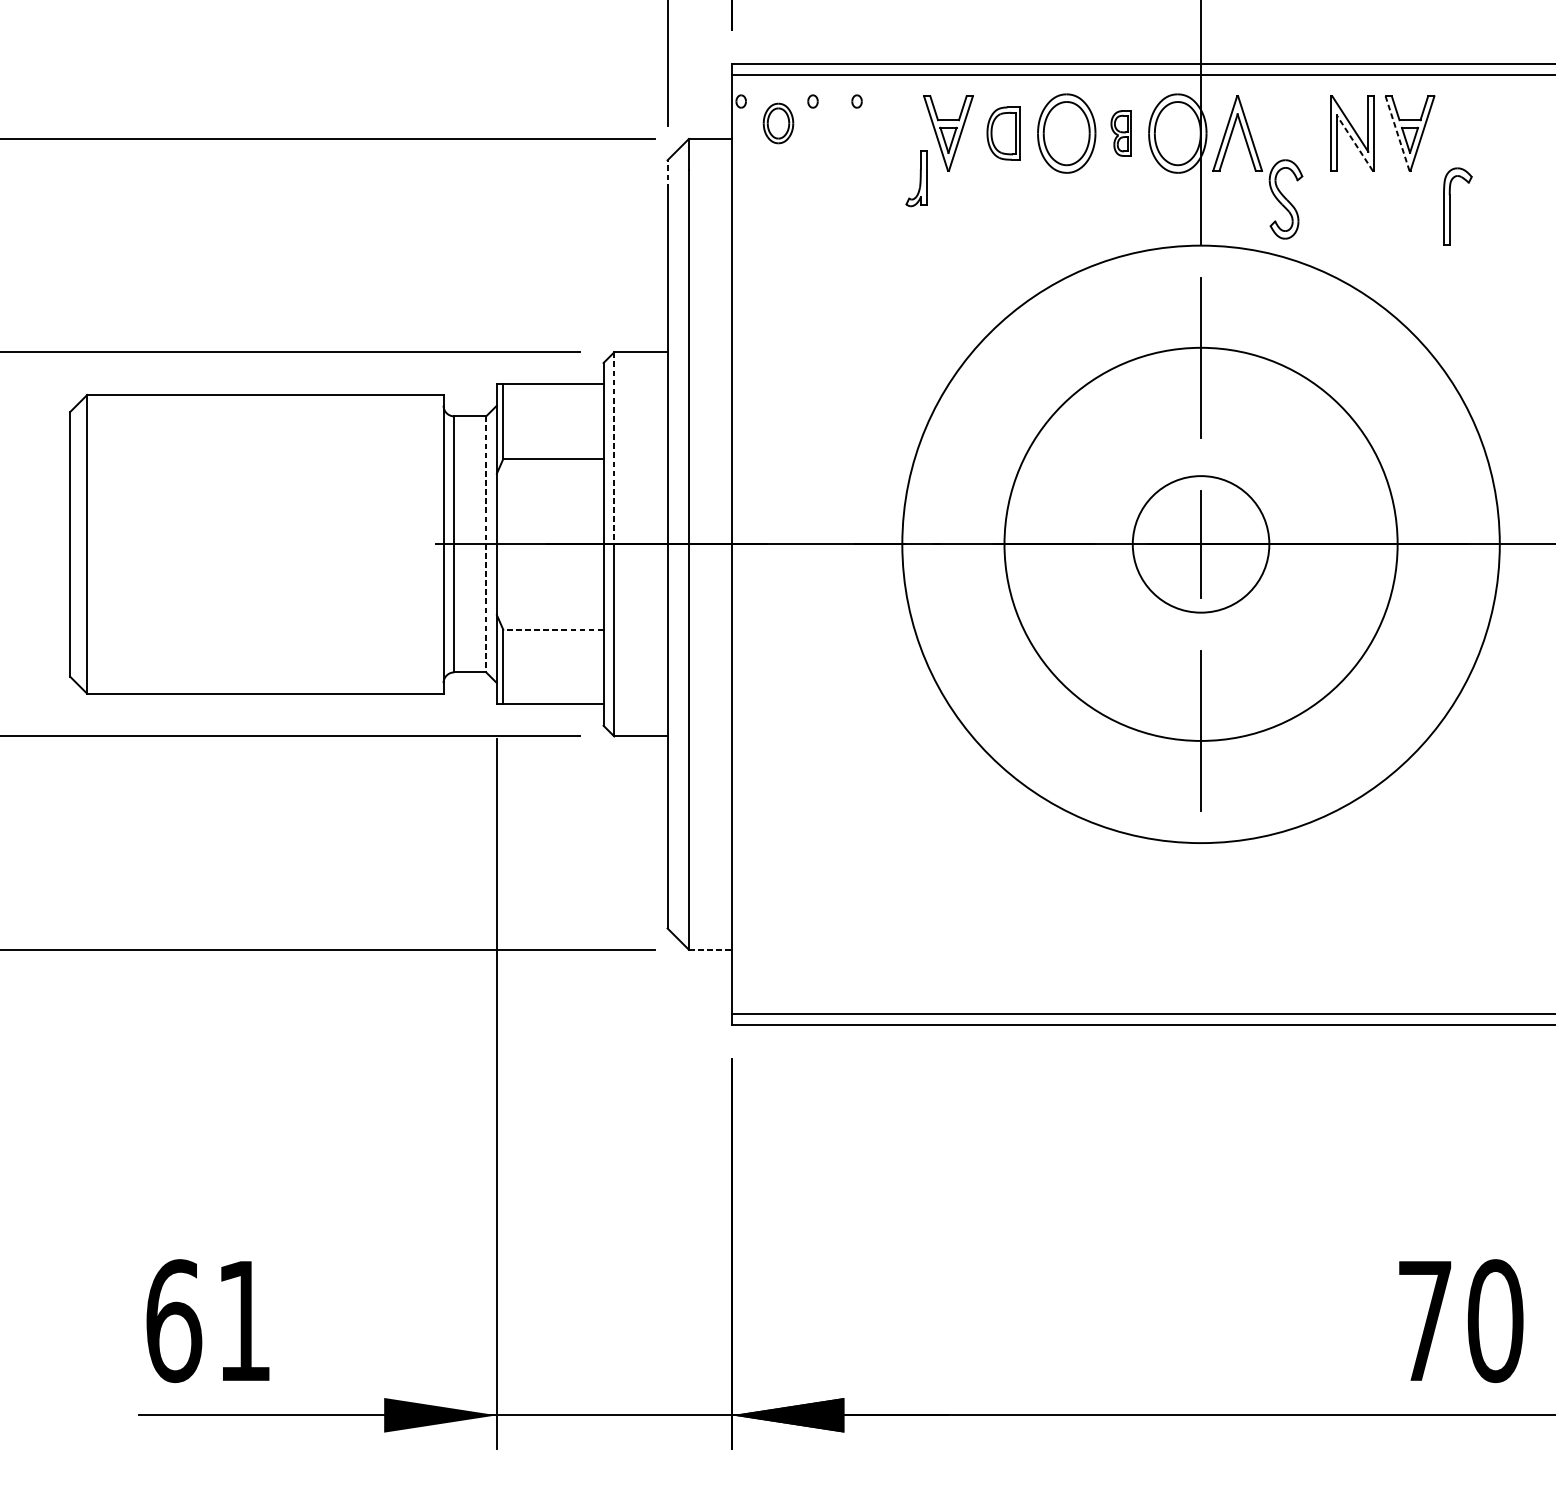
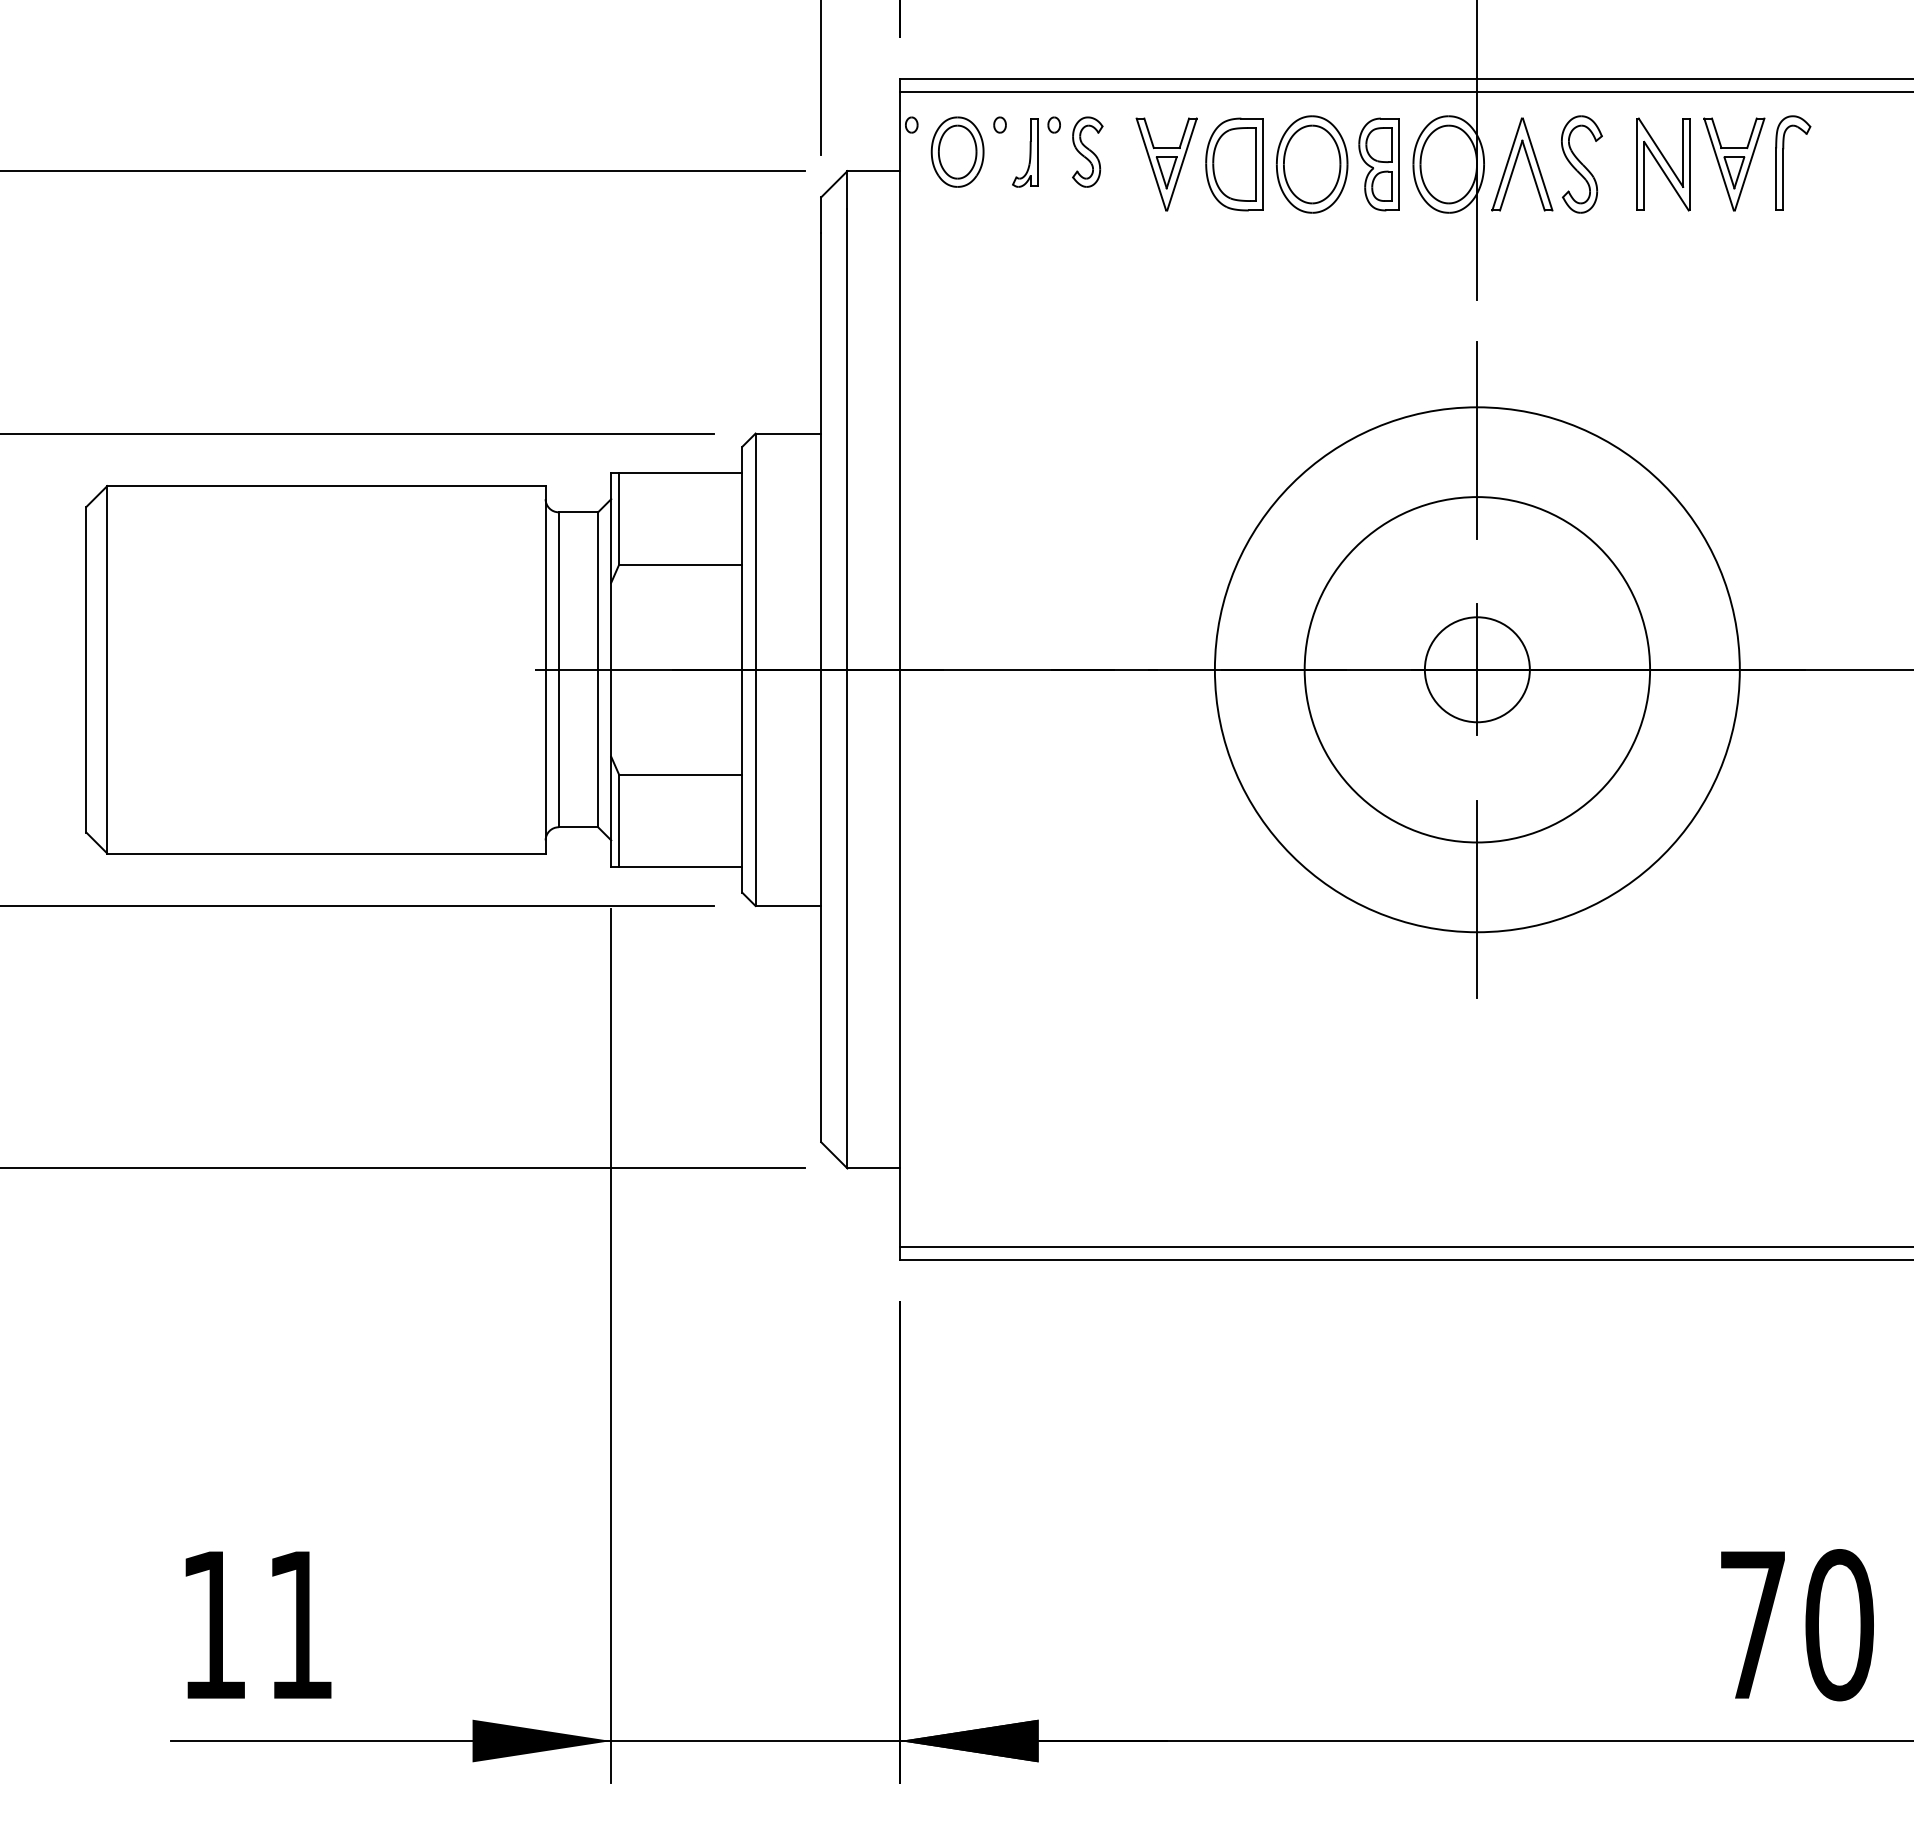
part: (778, 123) -> (957, 151), size x1.43
part: (884, 123) -> (1087, 151), added
part: (1003, 133) -> (1234, 164), size x1.43
part: (1120, 133) -> (1378, 164), size x1.67
line: (1397, 133) -> (1718, 164), dashed -> solid
line: (1354, 143) -> (1666, 176), dashed -> solid
line: (667, 175) -> (821, 215), dashed -> solid
part: (916, 178) -> (1025, 152), moved
part: (1285, 199) -> (1581, 164), moved
part: (1449, 205) -> (1783, 162), moved
line: (614, 449) -> (755, 552), dashed -> solid
line: (486, 544) -> (598, 670), dashed -> solid
circle: (1200, 544) -> (1476, 669), size x0.62
circle: (1200, 544) -> (1476, 669), size x0.71
circle: (1201, 544) -> (1477, 669), size x0.71
line: (553, 629) -> (680, 774), dashed -> solid
line: (710, 949) -> (874, 1168), dashed -> solid
text: (174, 1321) -> (214, 1625), 61 -> 11

